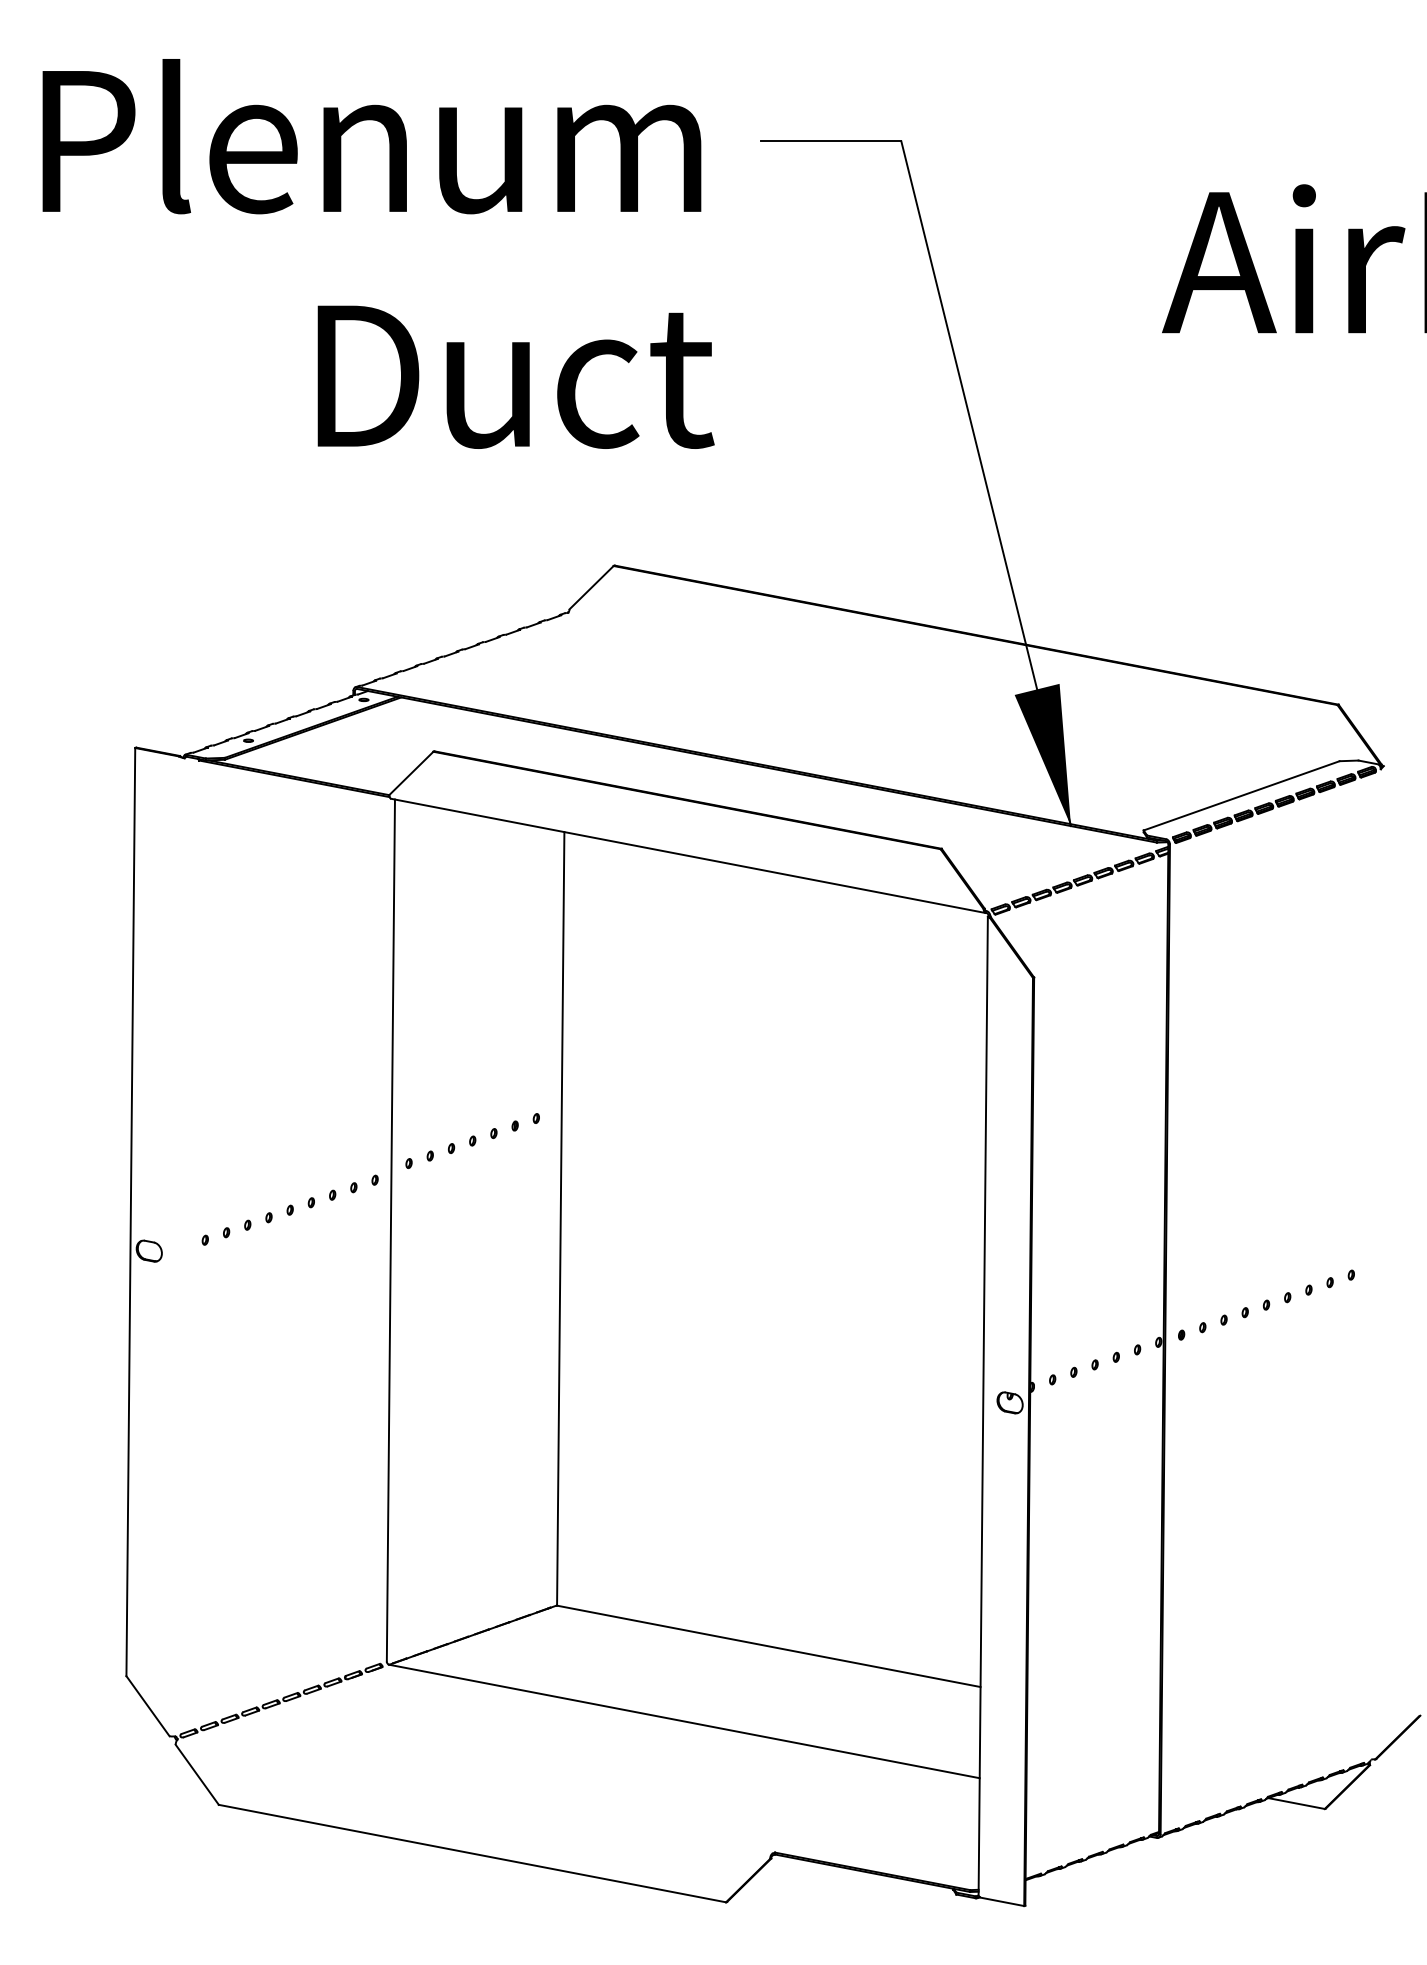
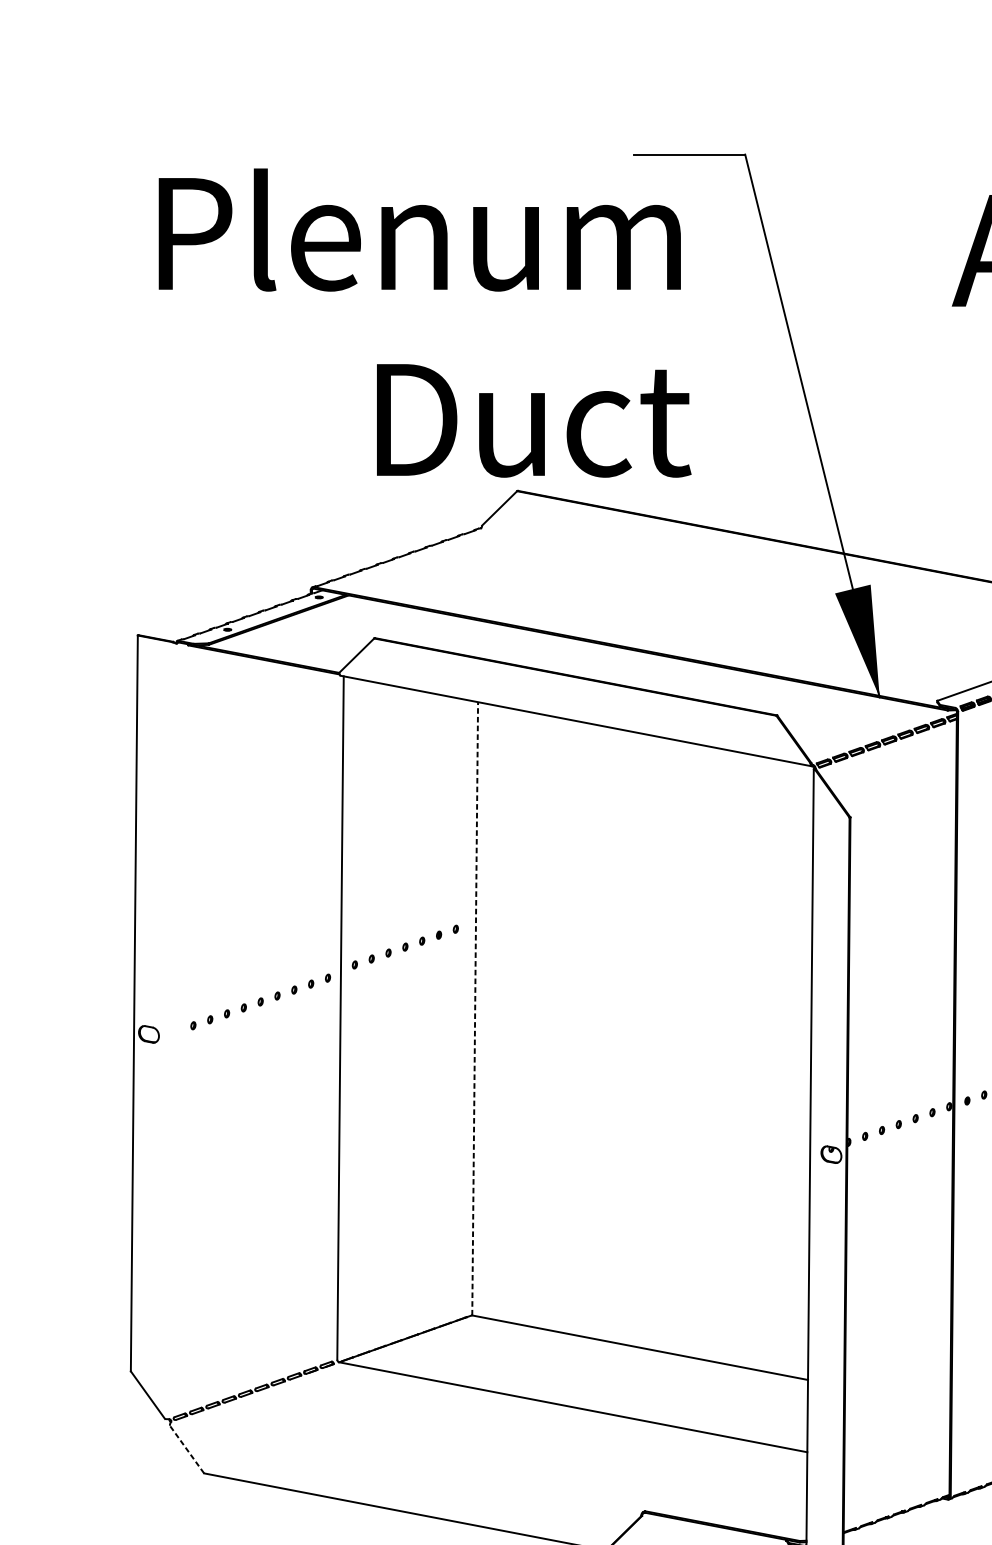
text: (378, 253) -> (425, 322), moved
line: (560, 1218) -> (474, 1008), solid -> dashed
line: (197, 1774) -> (187, 1449), solid -> dashed

